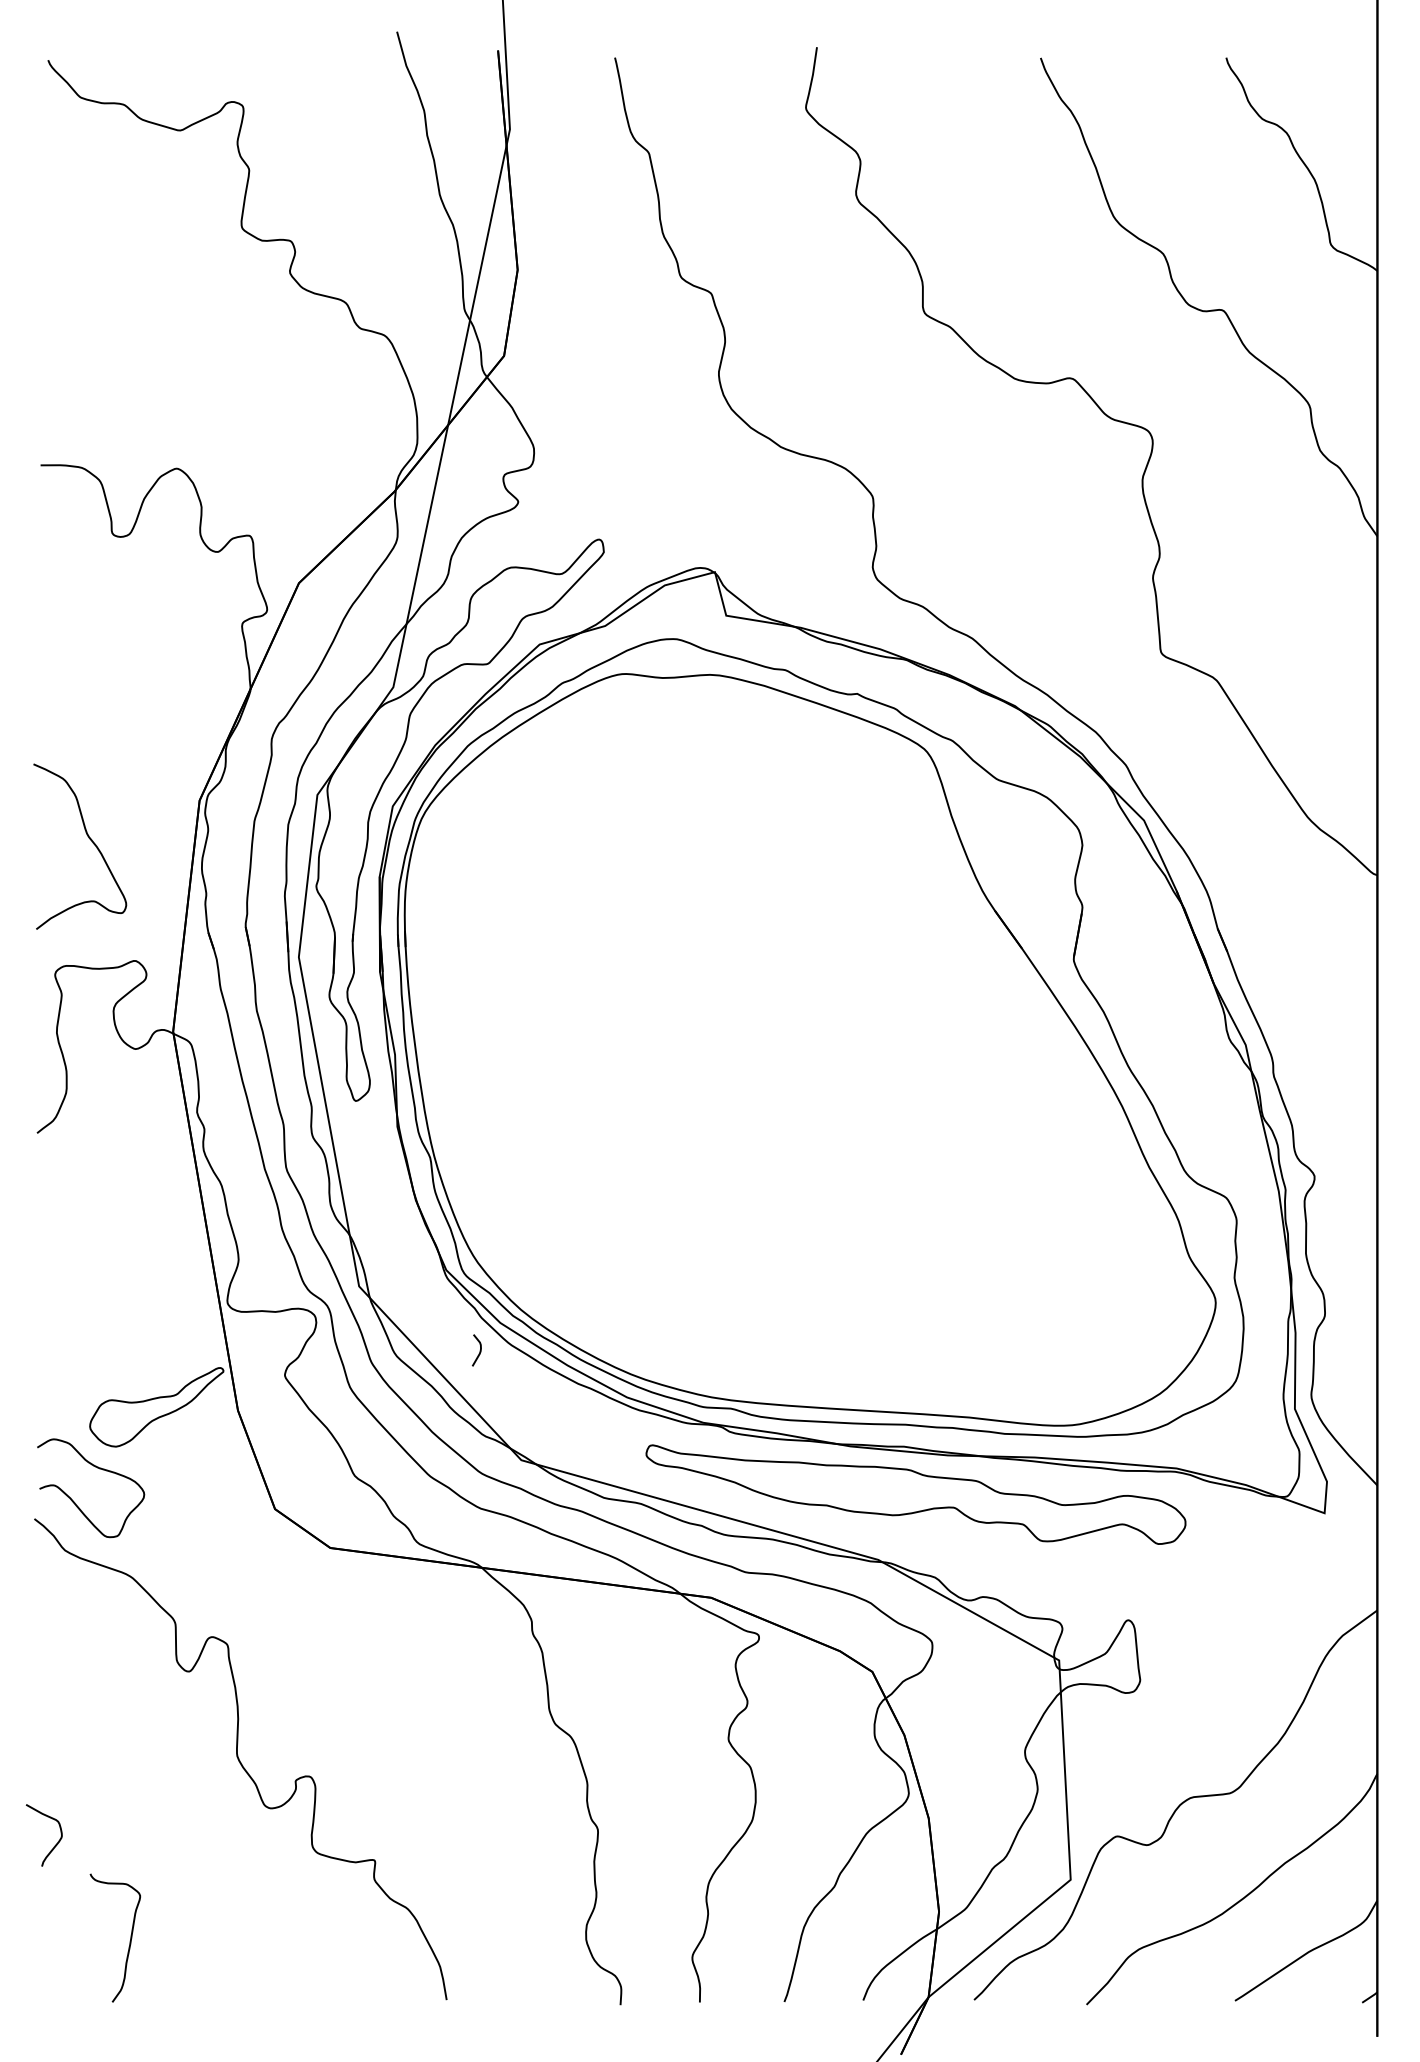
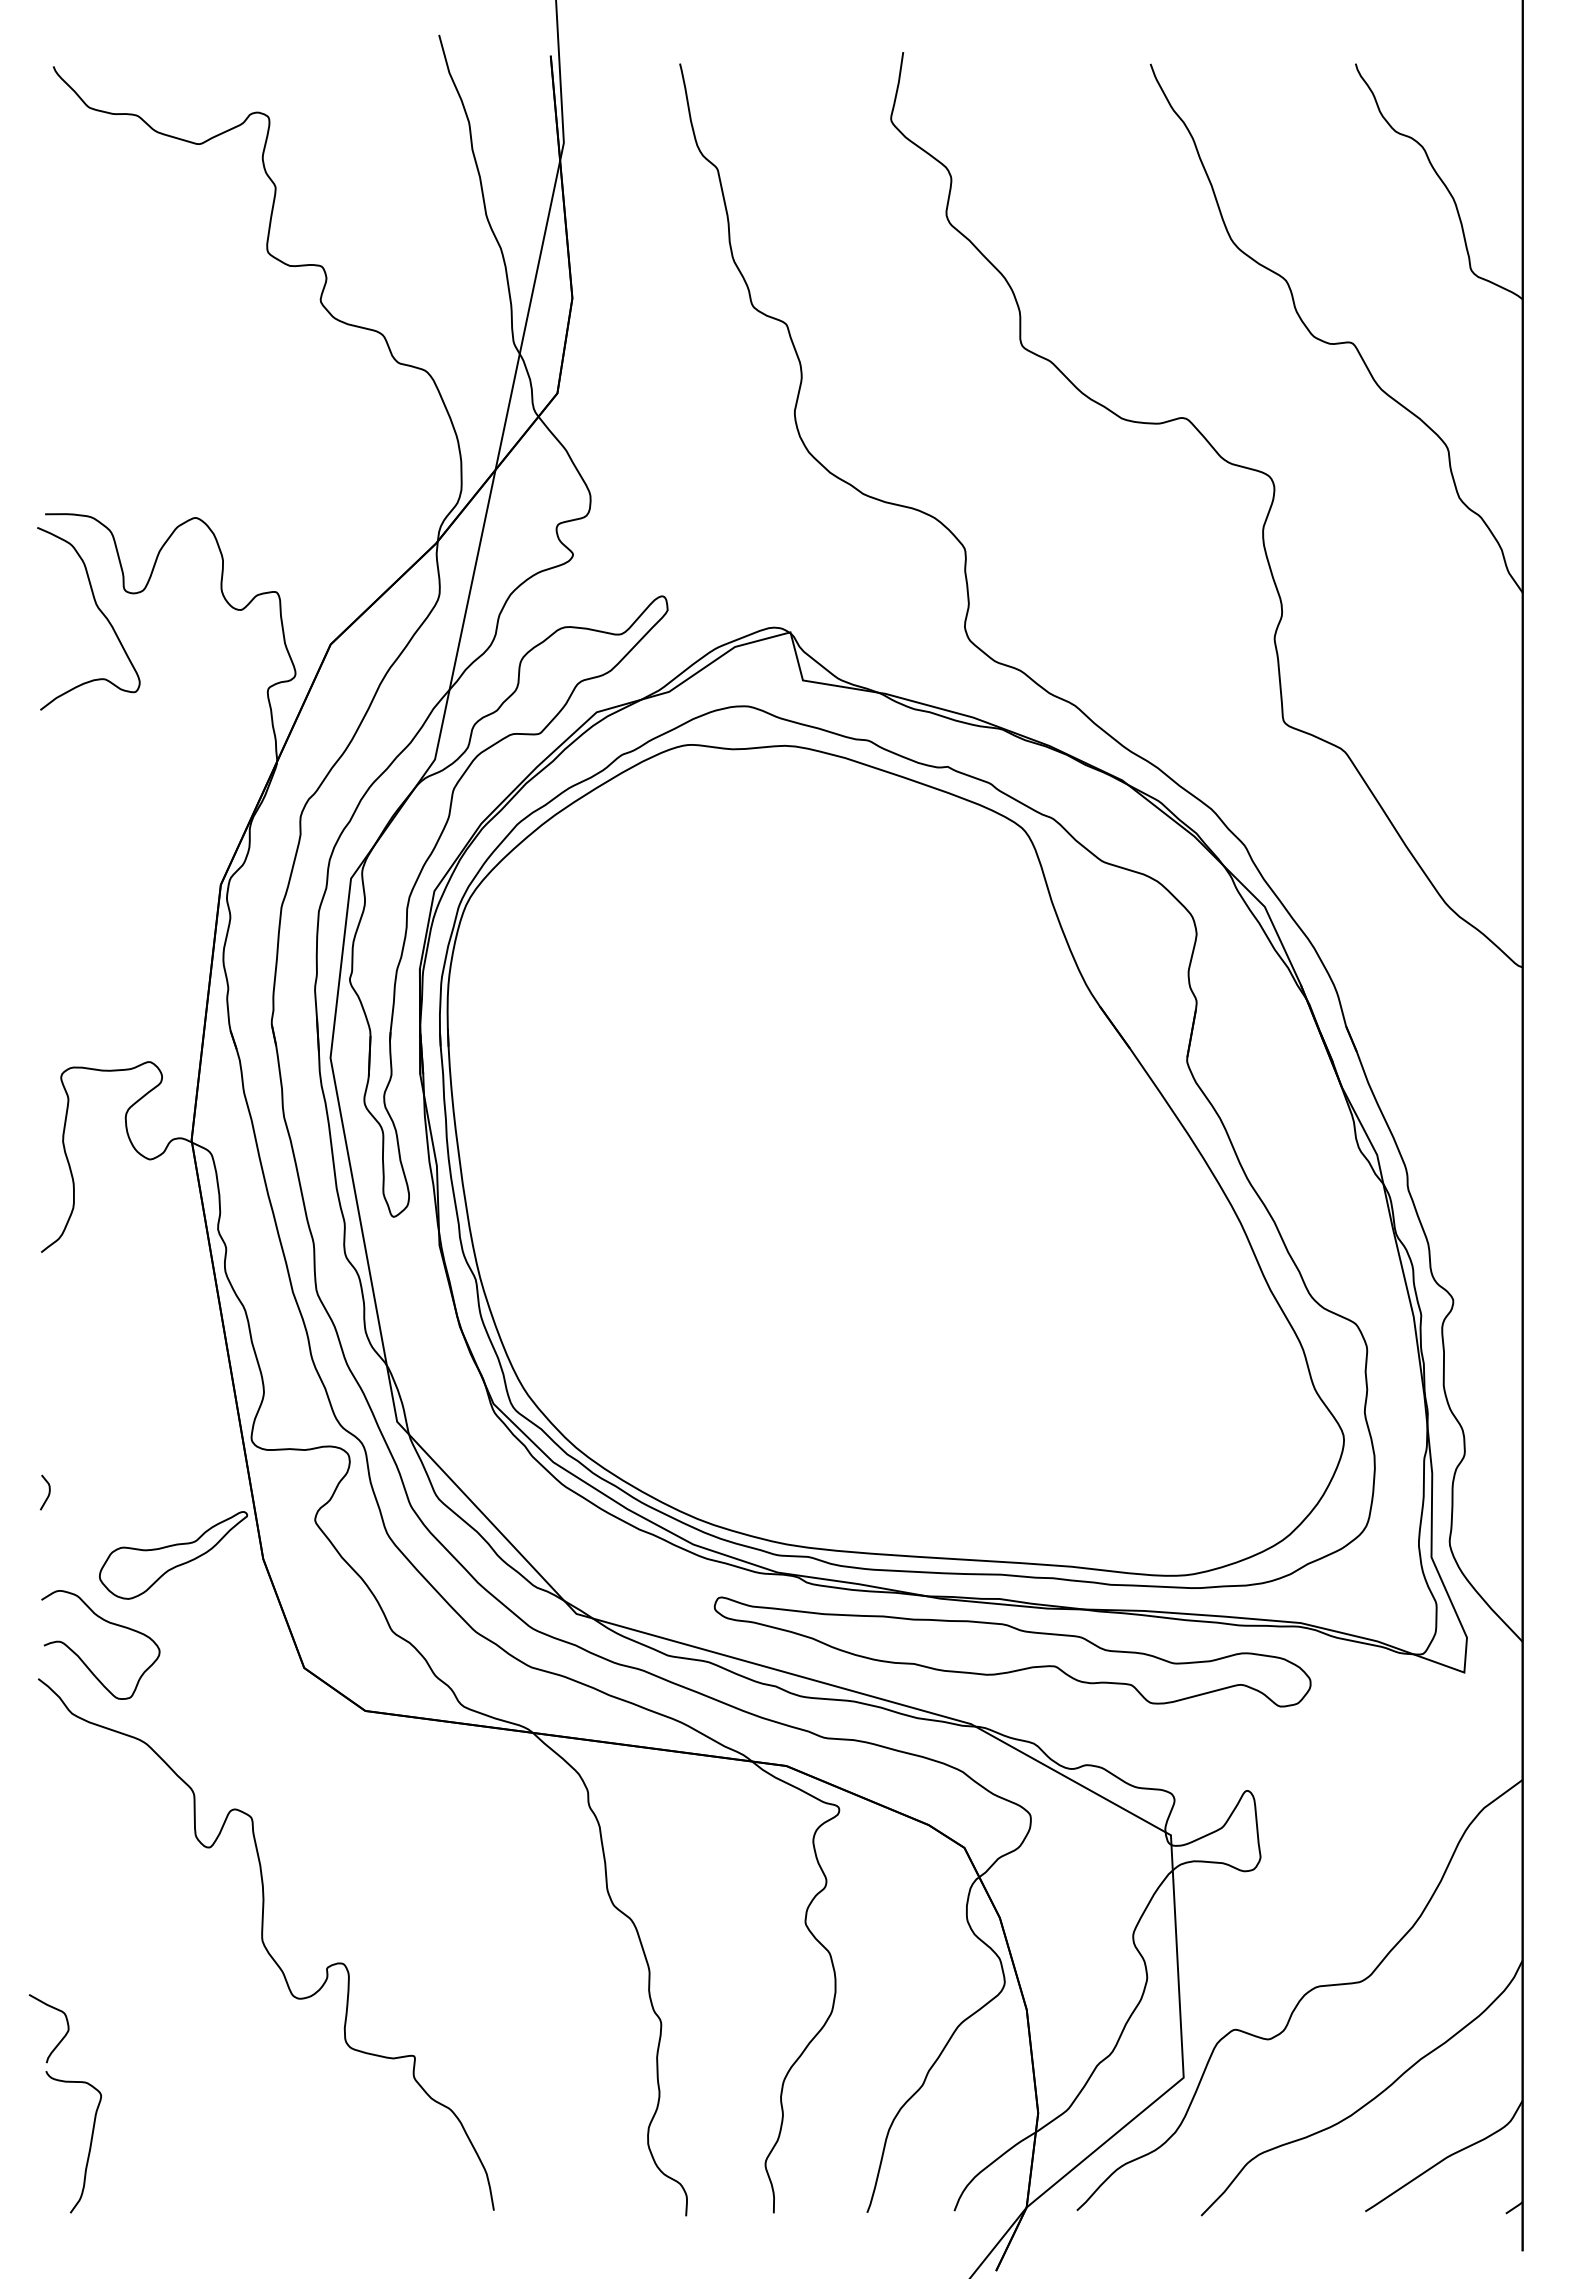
curve: (90, 841) -> (100, 612), moved
curve: (479, 1350) -> (48, 1492), moved
curve: (129, 1941) -> (89, 2145), moved

